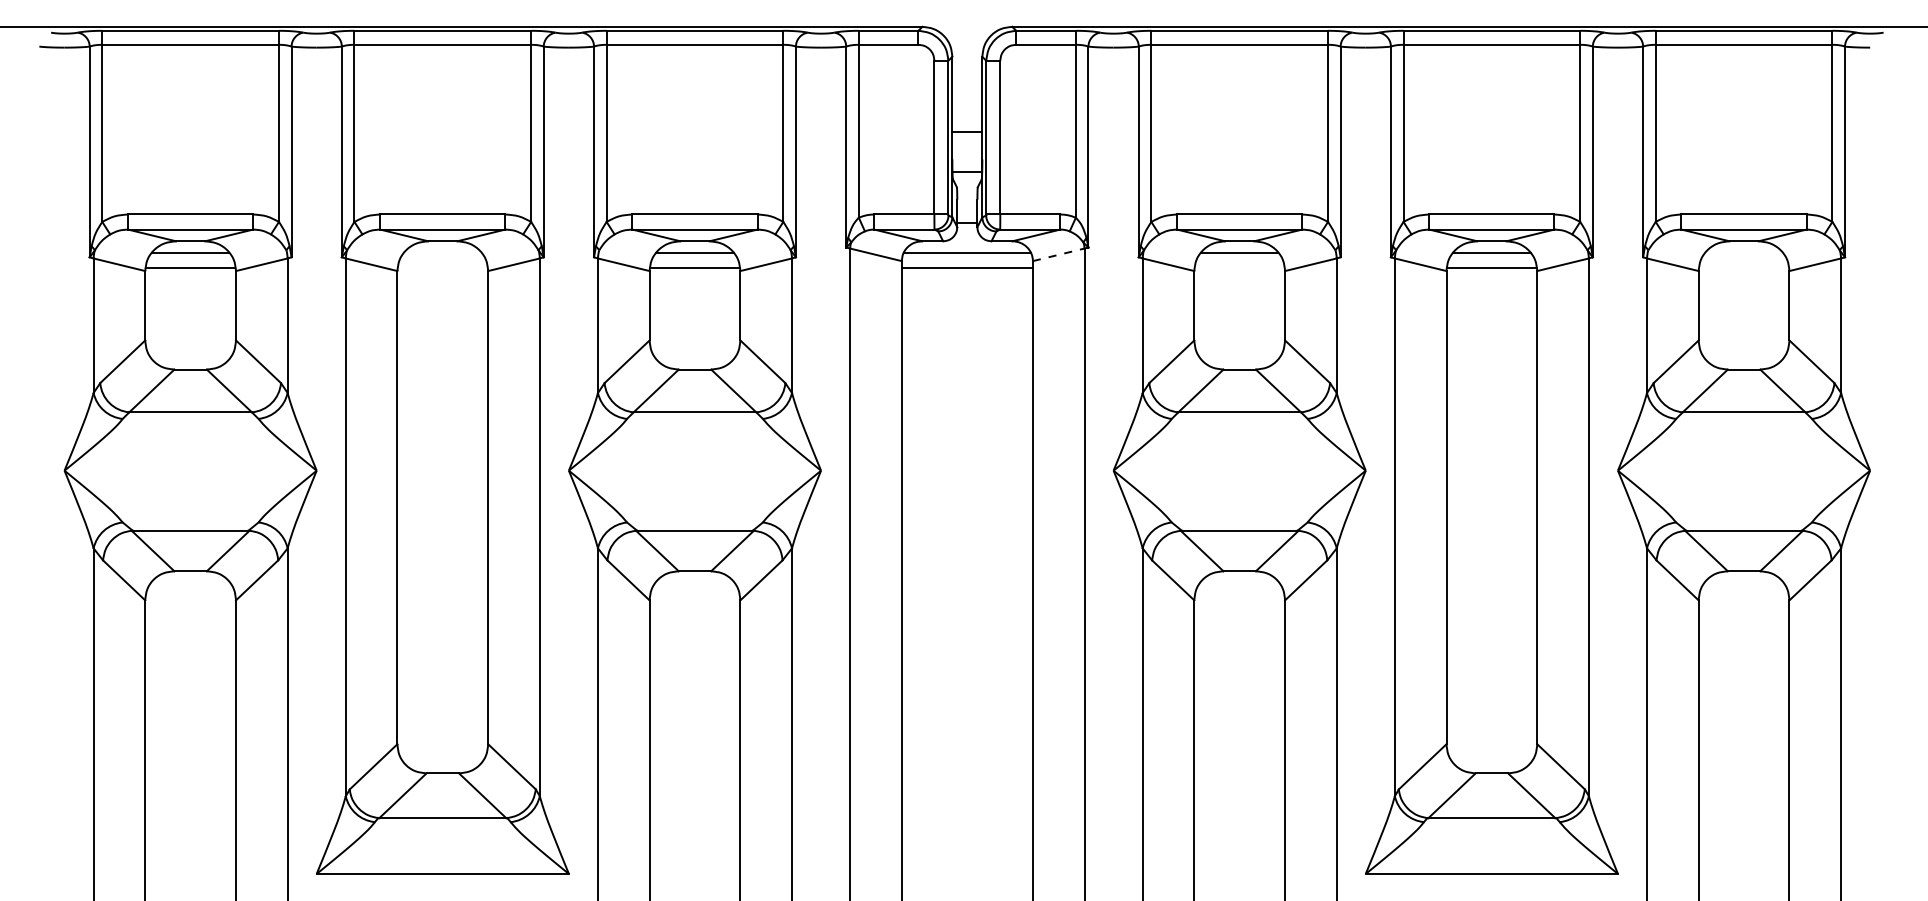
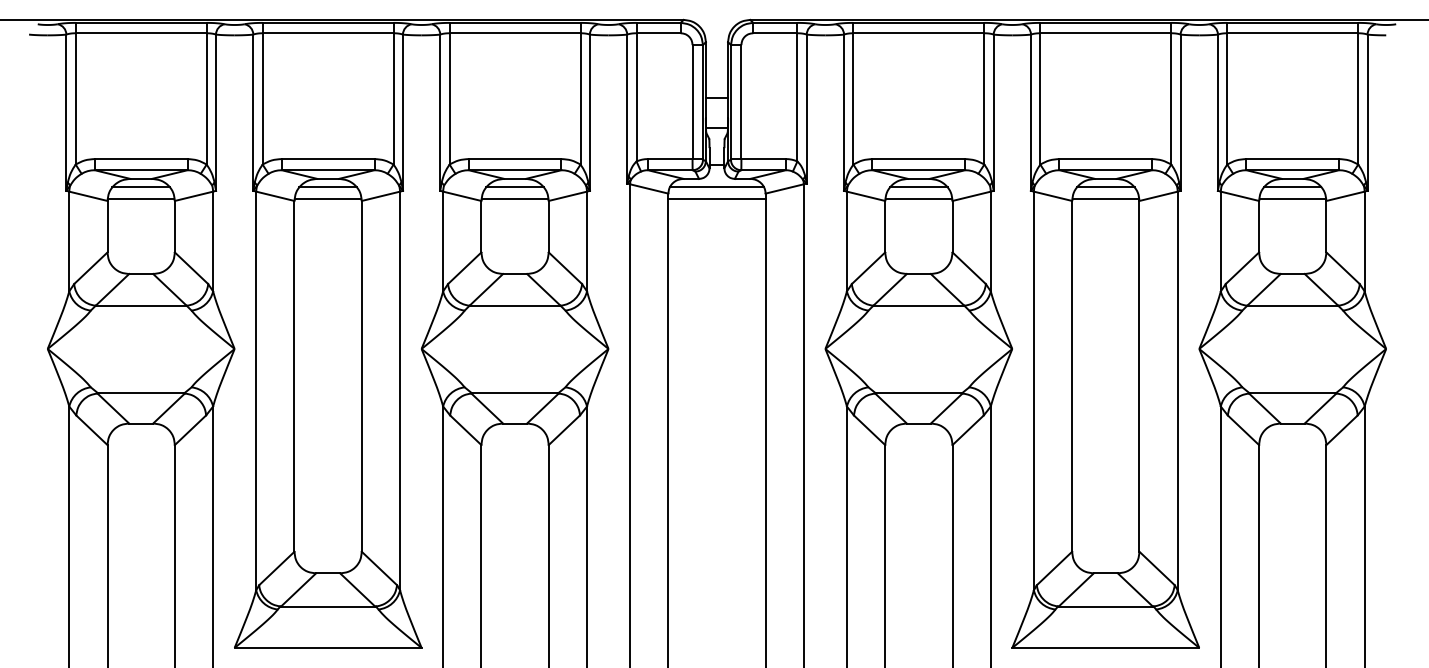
line: (442, 252) -> (327, 187), added
line: (1743, 252) -> (1292, 187), added
line: (1058, 254) -> (784, 188), dashed -> solid
line: (442, 267) -> (327, 198), added
line: (1239, 267) -> (918, 198), added
line: (1743, 267) -> (1292, 198), added

